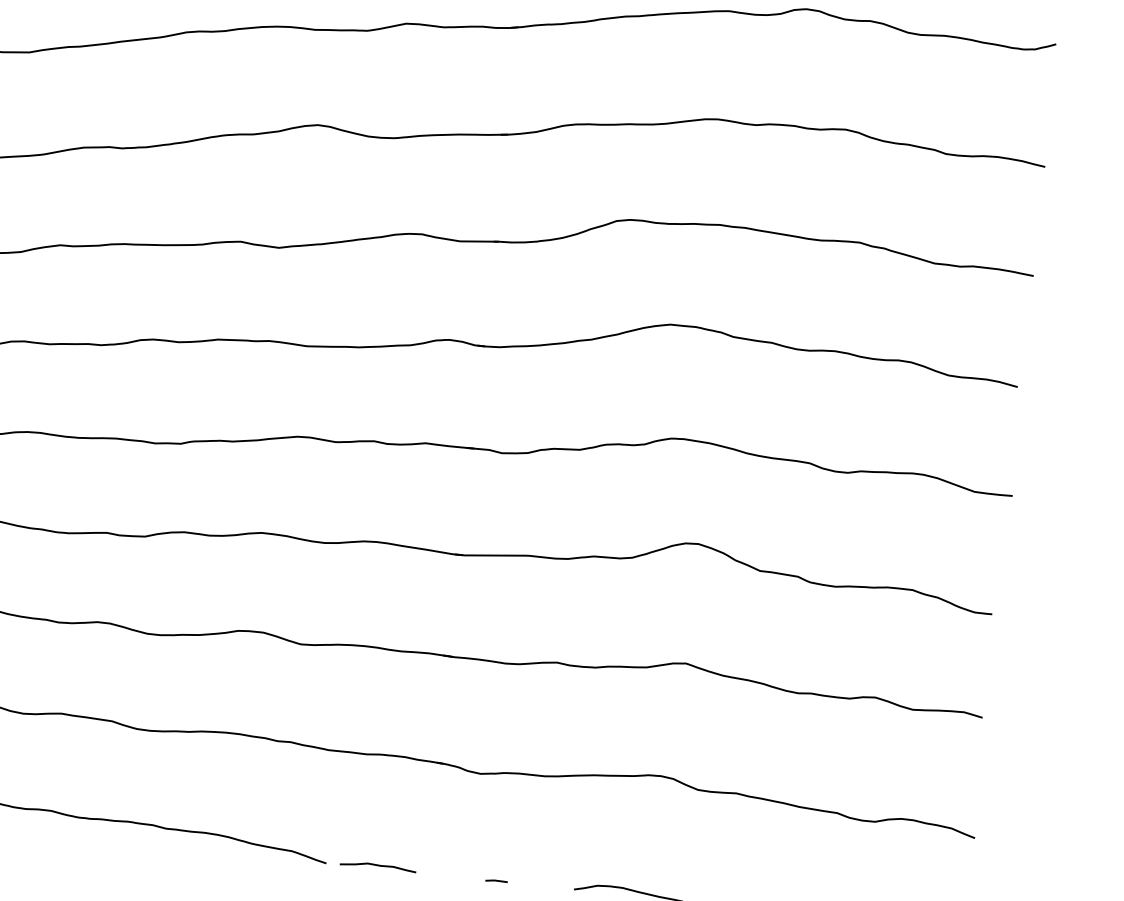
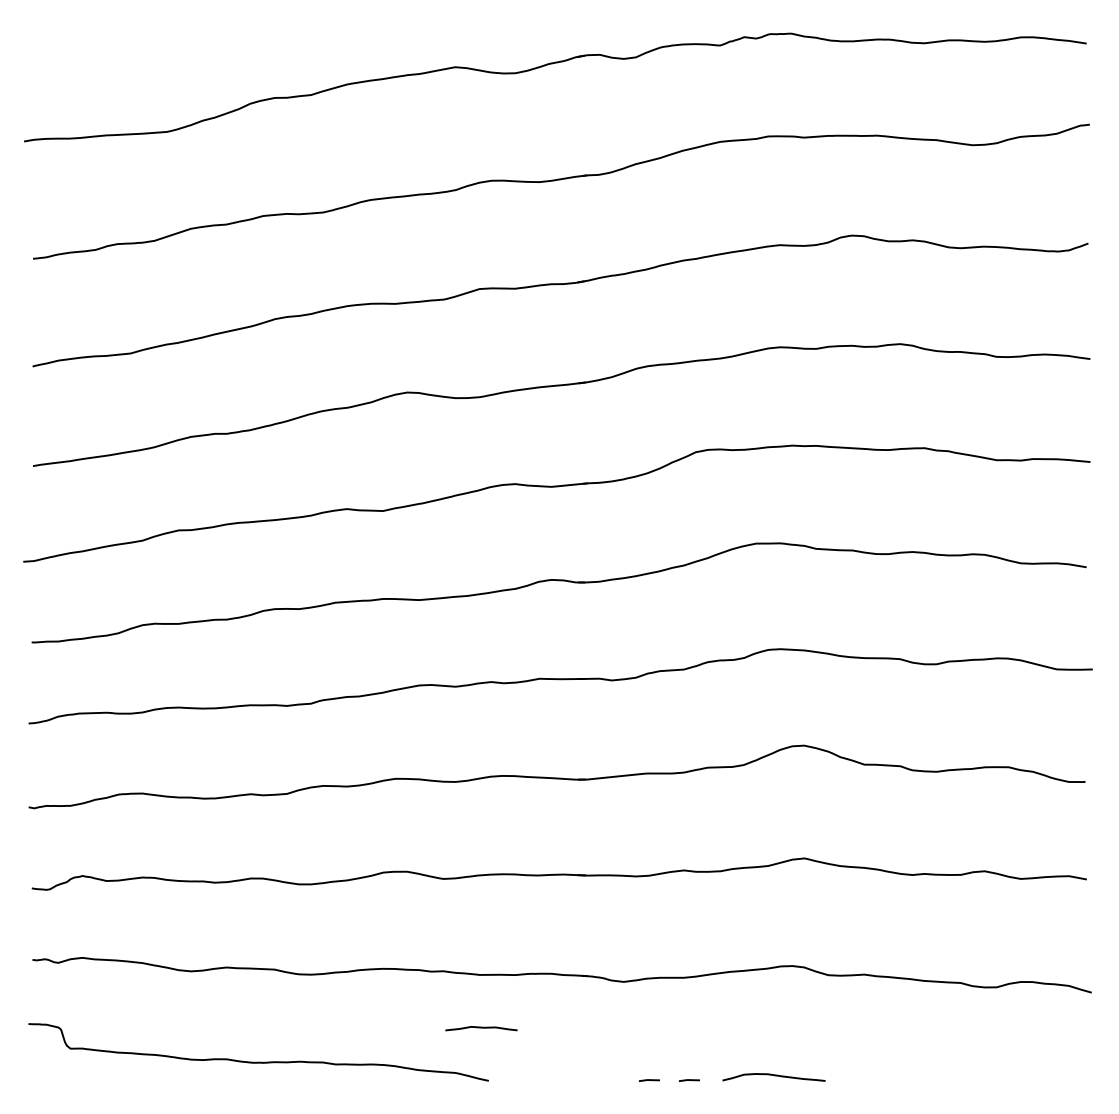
curve: (378, 866) -> (481, 1028), moved
line: (539, 885) -> (689, 1080), added

